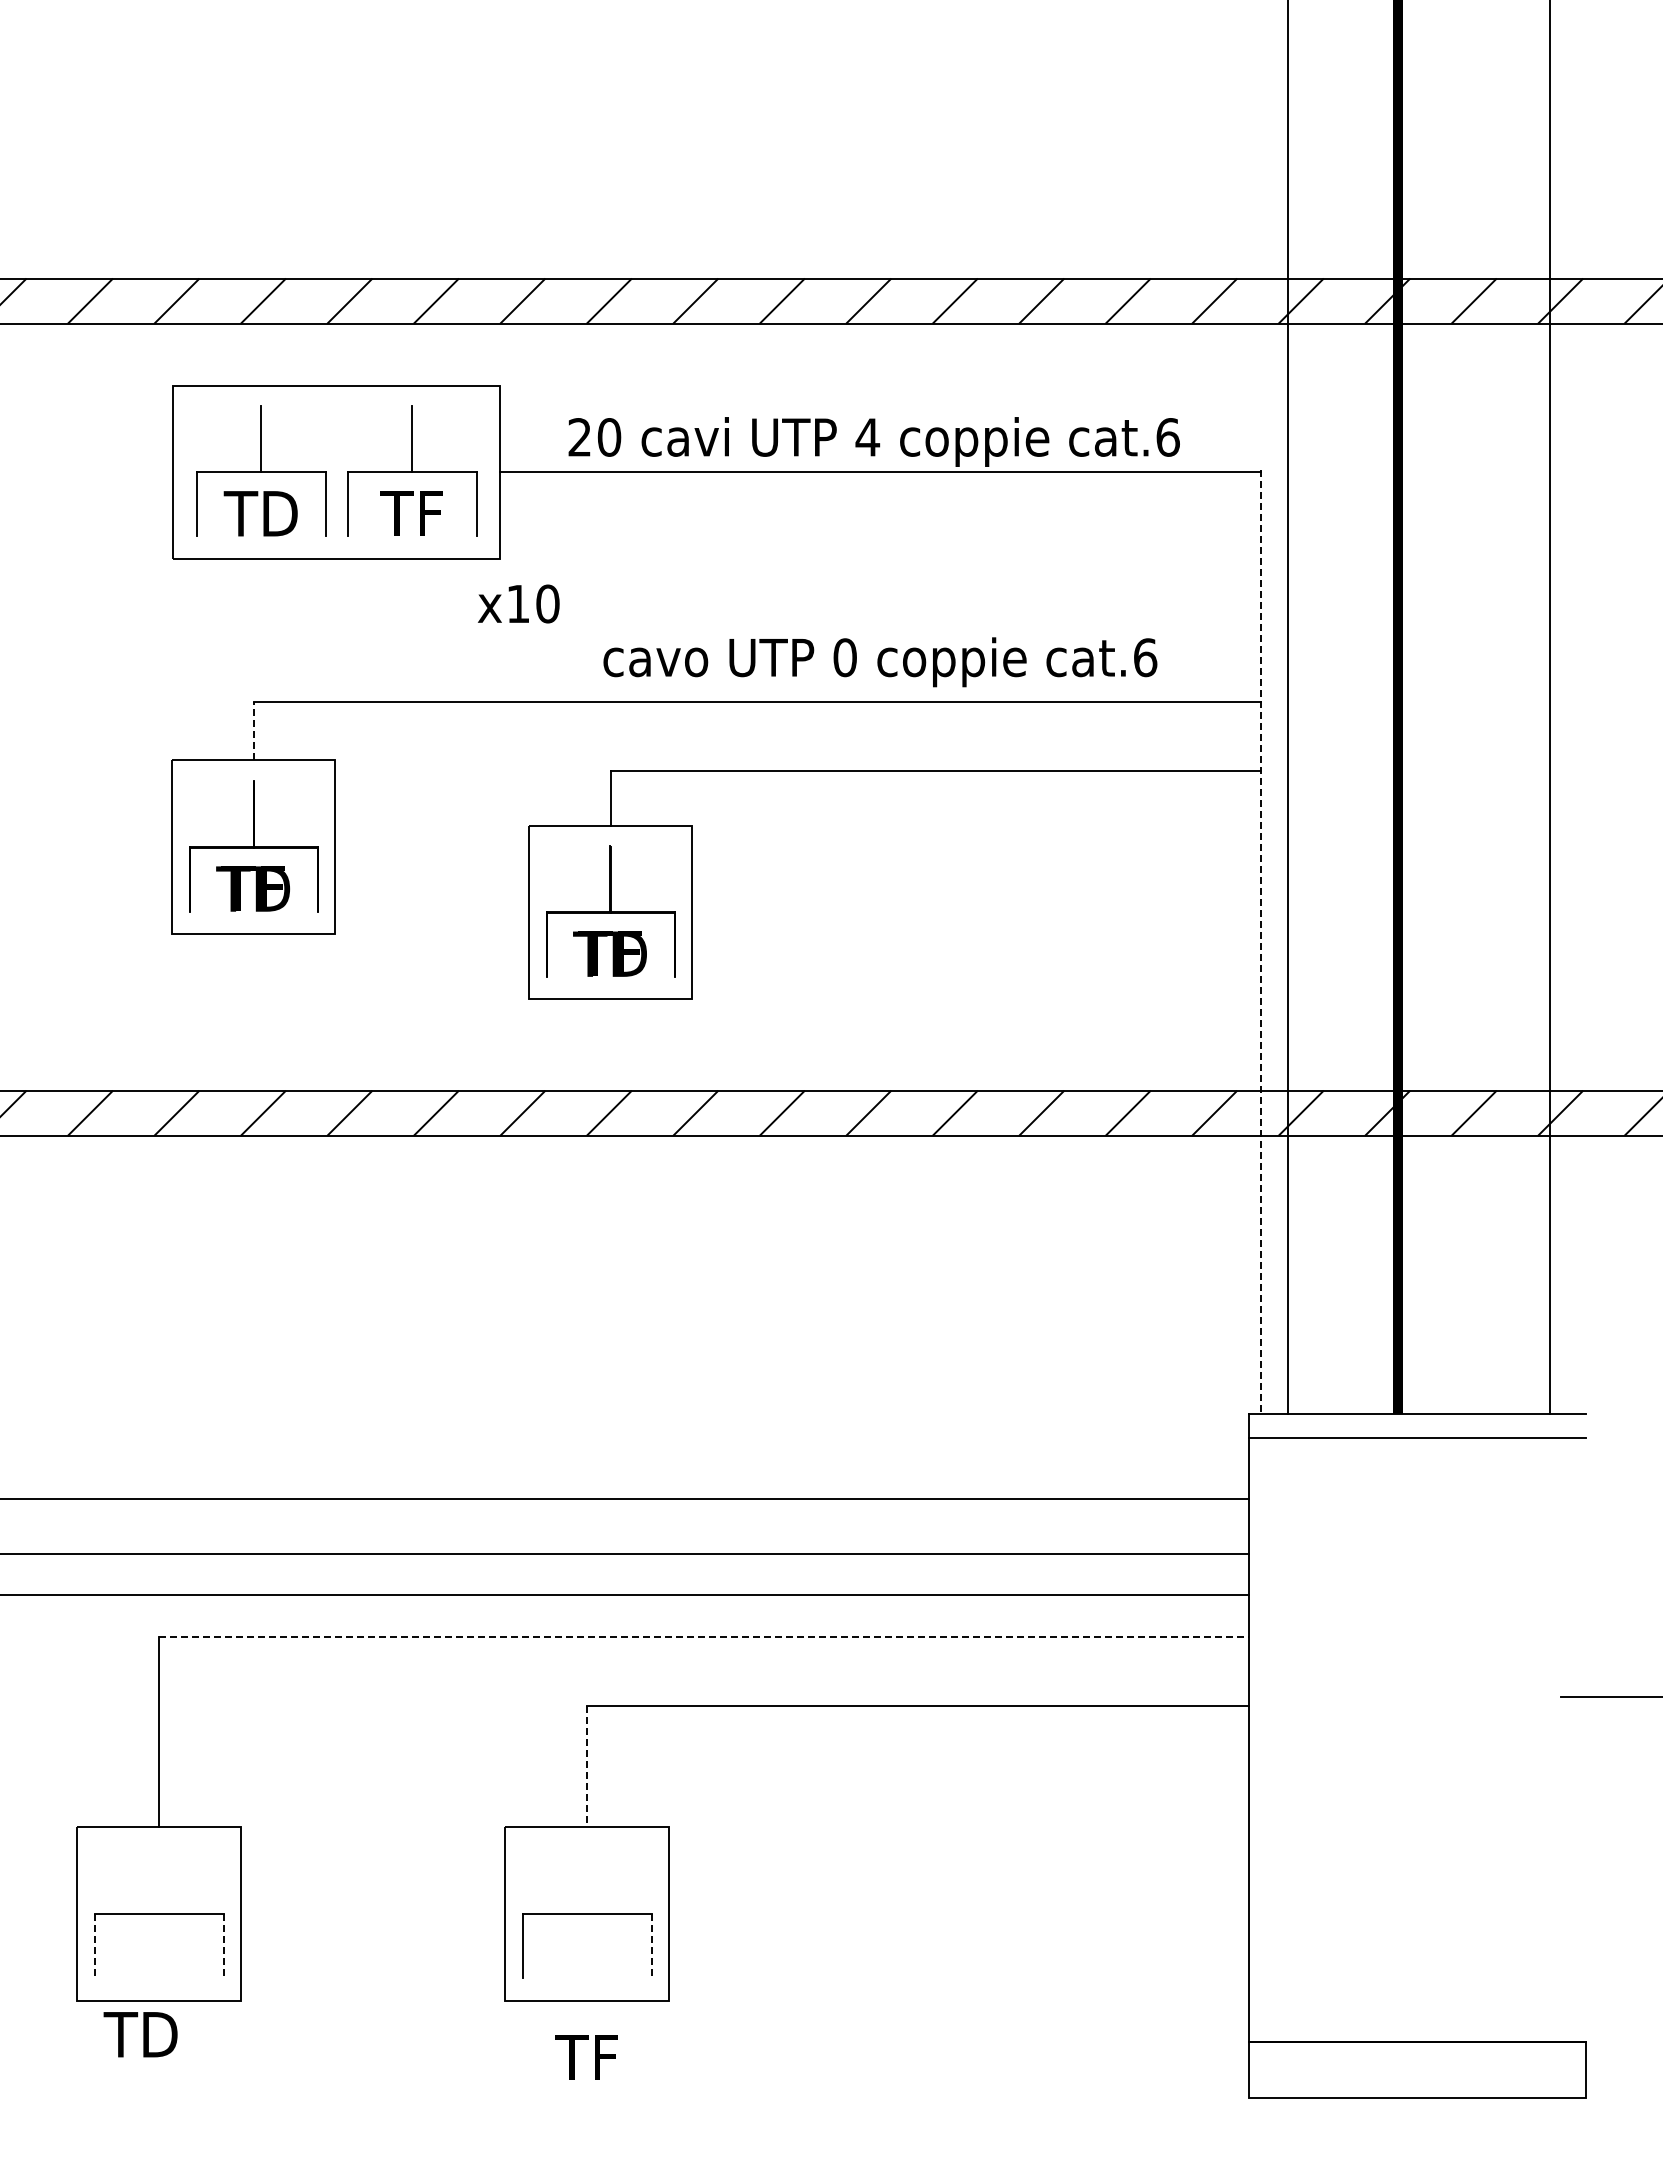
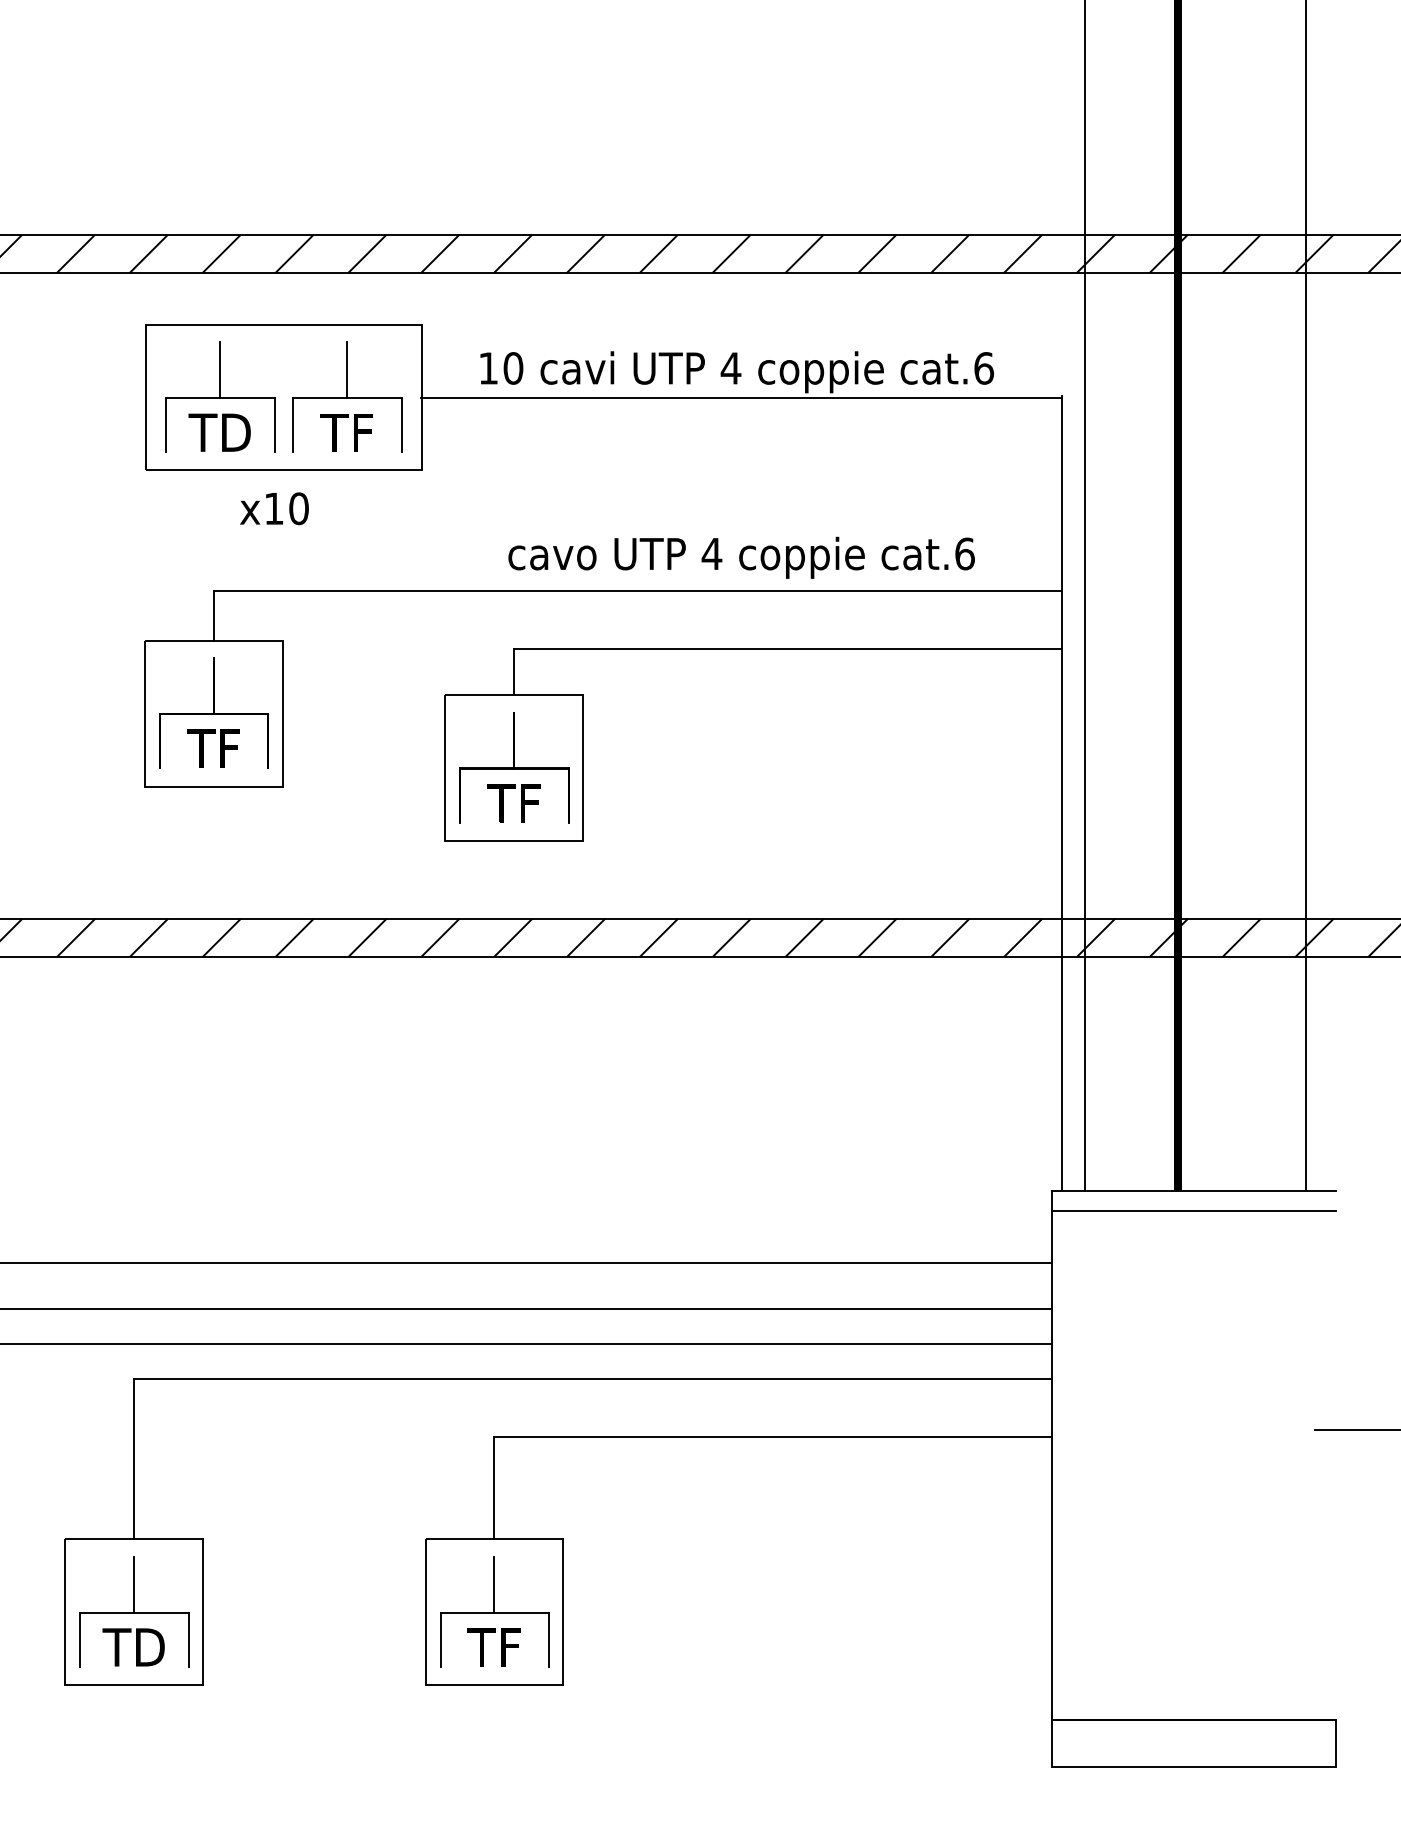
text: (579, 437) -> (488, 368), 20 -> 10
text: (518, 603) -> (274, 508), moved
text: (844, 657) -> (711, 553), 0 -> 4
line: (253, 730) -> (213, 615), dashed -> solid
text: (253, 888) -> (213, 748), TD -> TF
line: (1261, 942) -> (1062, 793), dashed -> solid
text: (609, 953) -> (513, 803), TD -> TF
line: (704, 1636) -> (593, 1378), dashed -> solid
line: (586, 1767) -> (494, 1488), dashed -> solid
line: (159, 1881) -> (134, 1584), added
line: (586, 1881) -> (494, 1584), added
line: (95, 1946) -> (80, 1639), dashed -> solid
line: (223, 1946) -> (188, 1639), dashed -> solid
line: (651, 1946) -> (548, 1639), dashed -> solid
text: (140, 2034) -> (133, 1647), moved
text: (586, 2057) -> (494, 1647), moved

